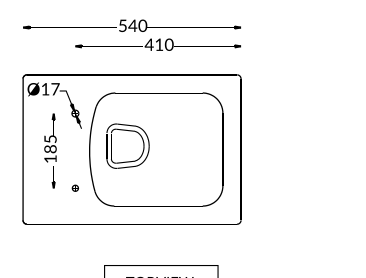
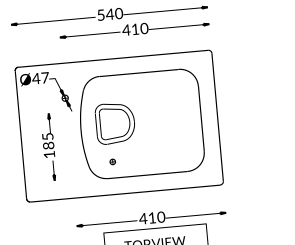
text: (44, 89) -> (35, 78), Ø17 -> Ø47
part: (50, 150) -> (48, 146), moved
part: (74, 187) -> (111, 161), moved
part: (157, 253) -> (150, 217), added

